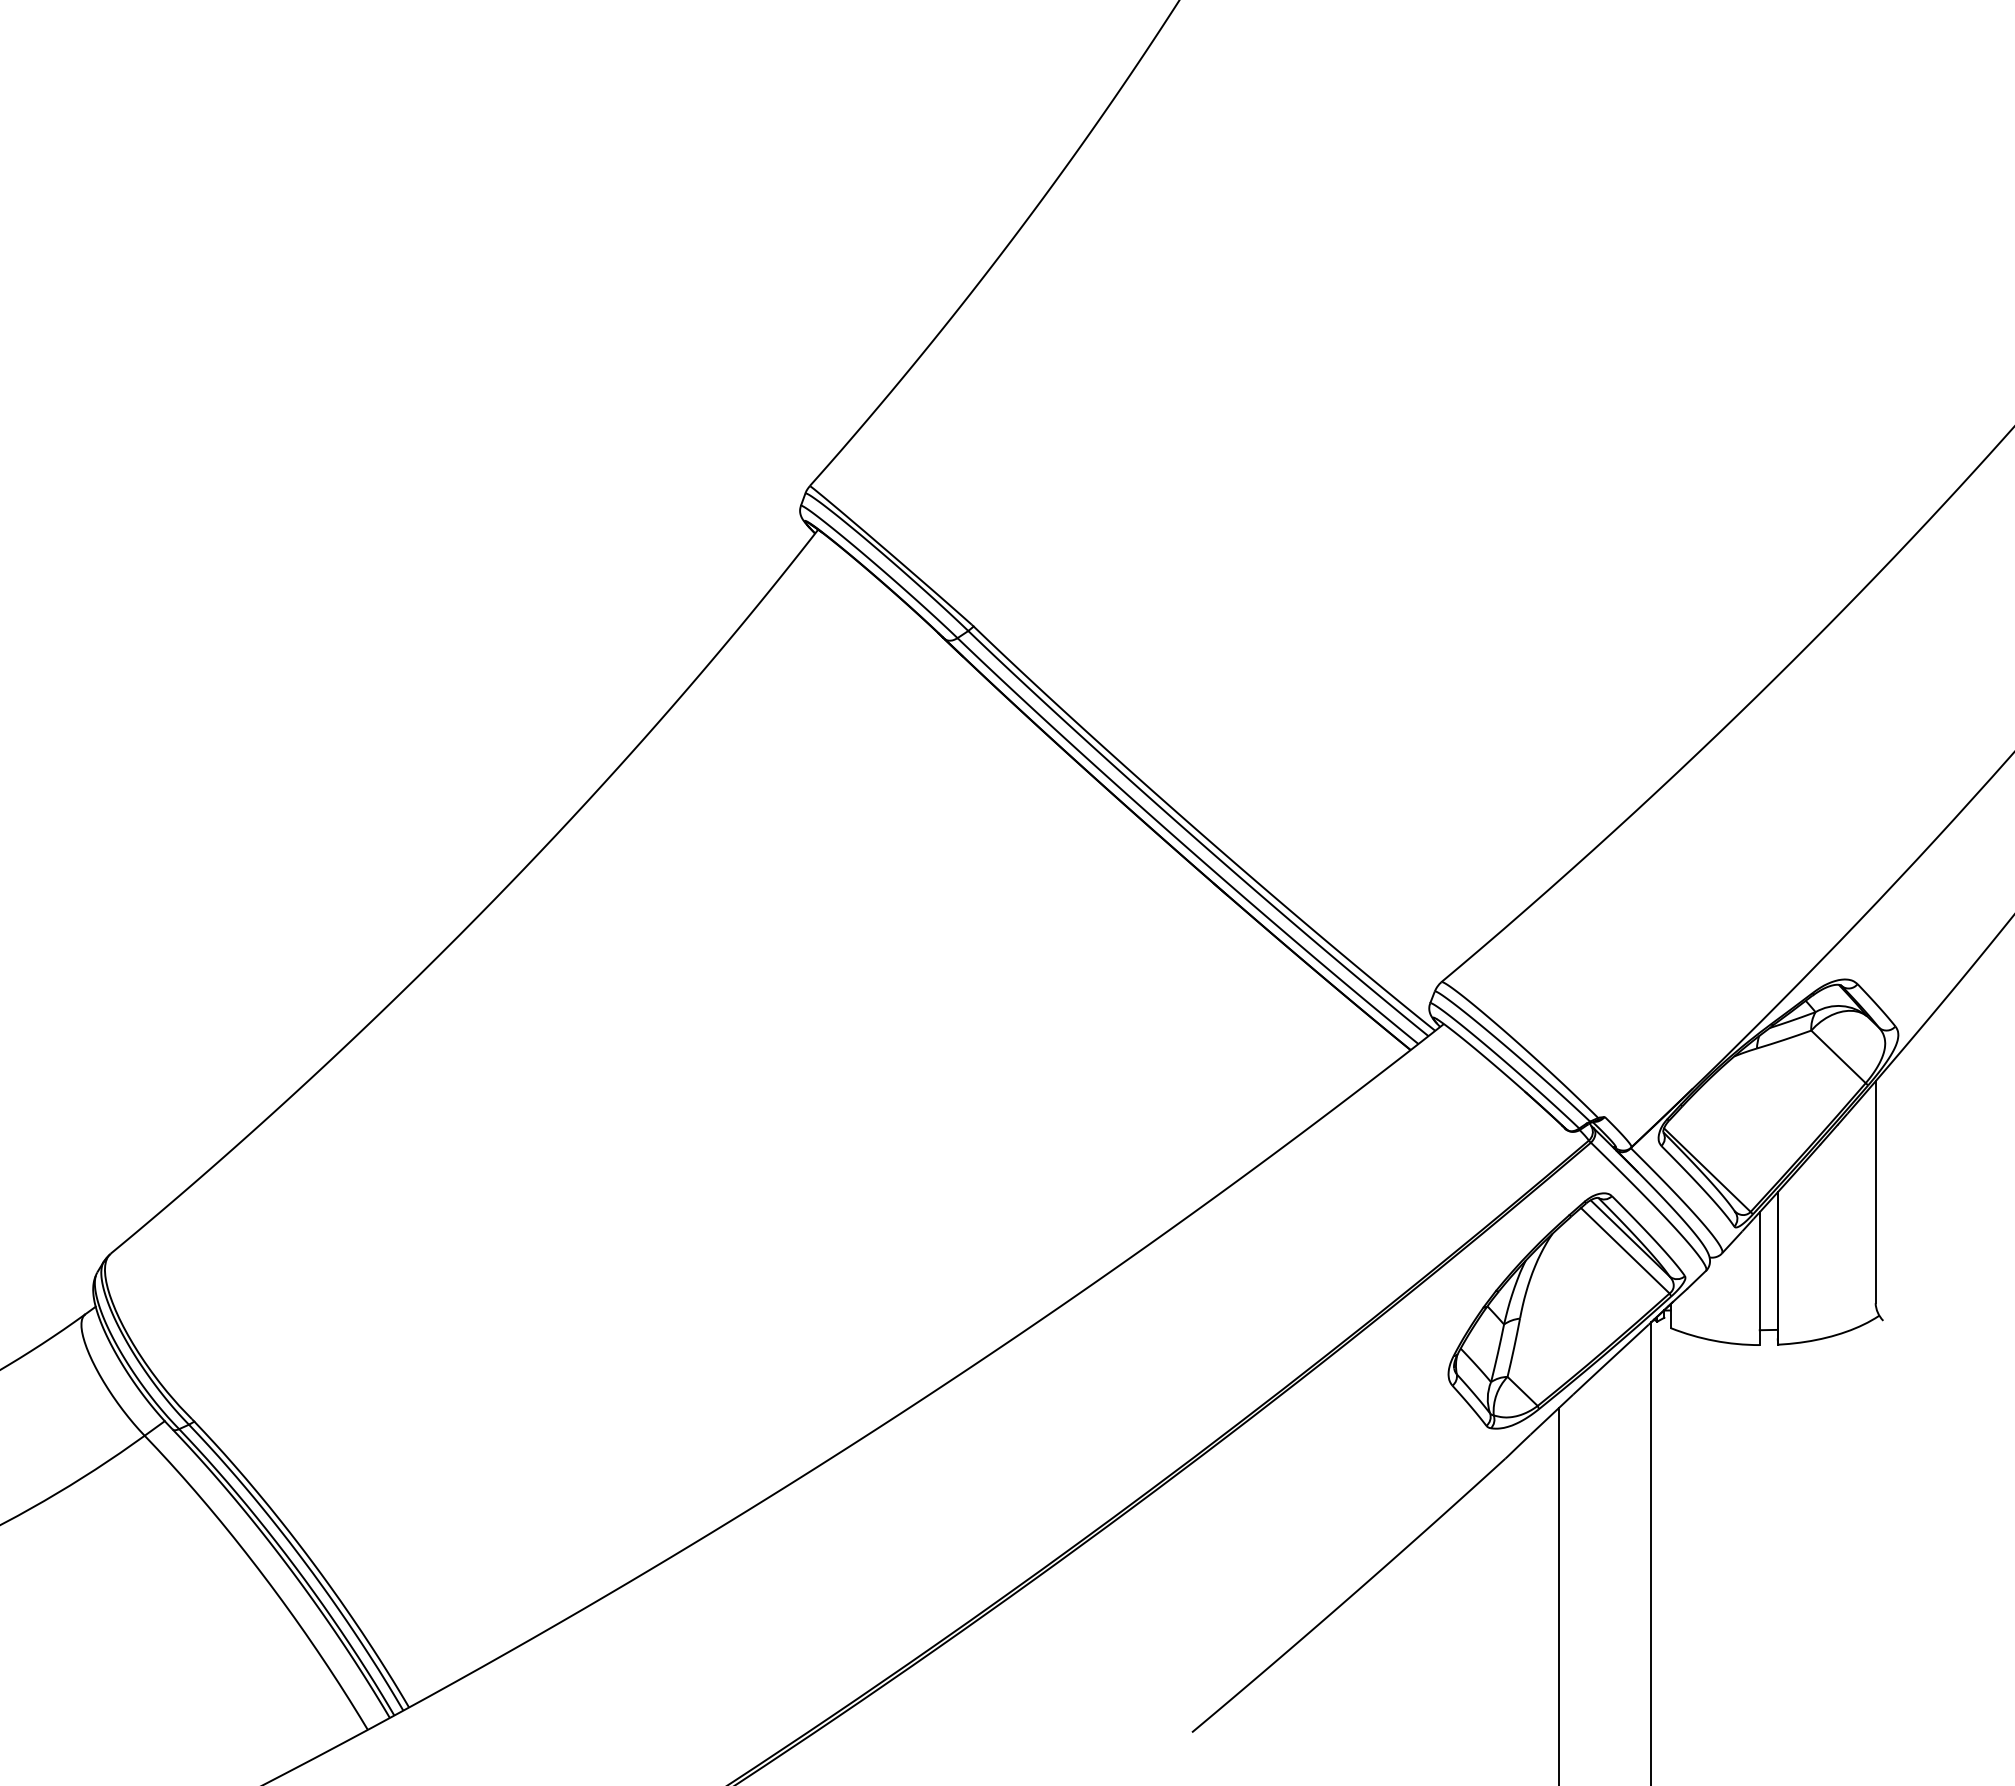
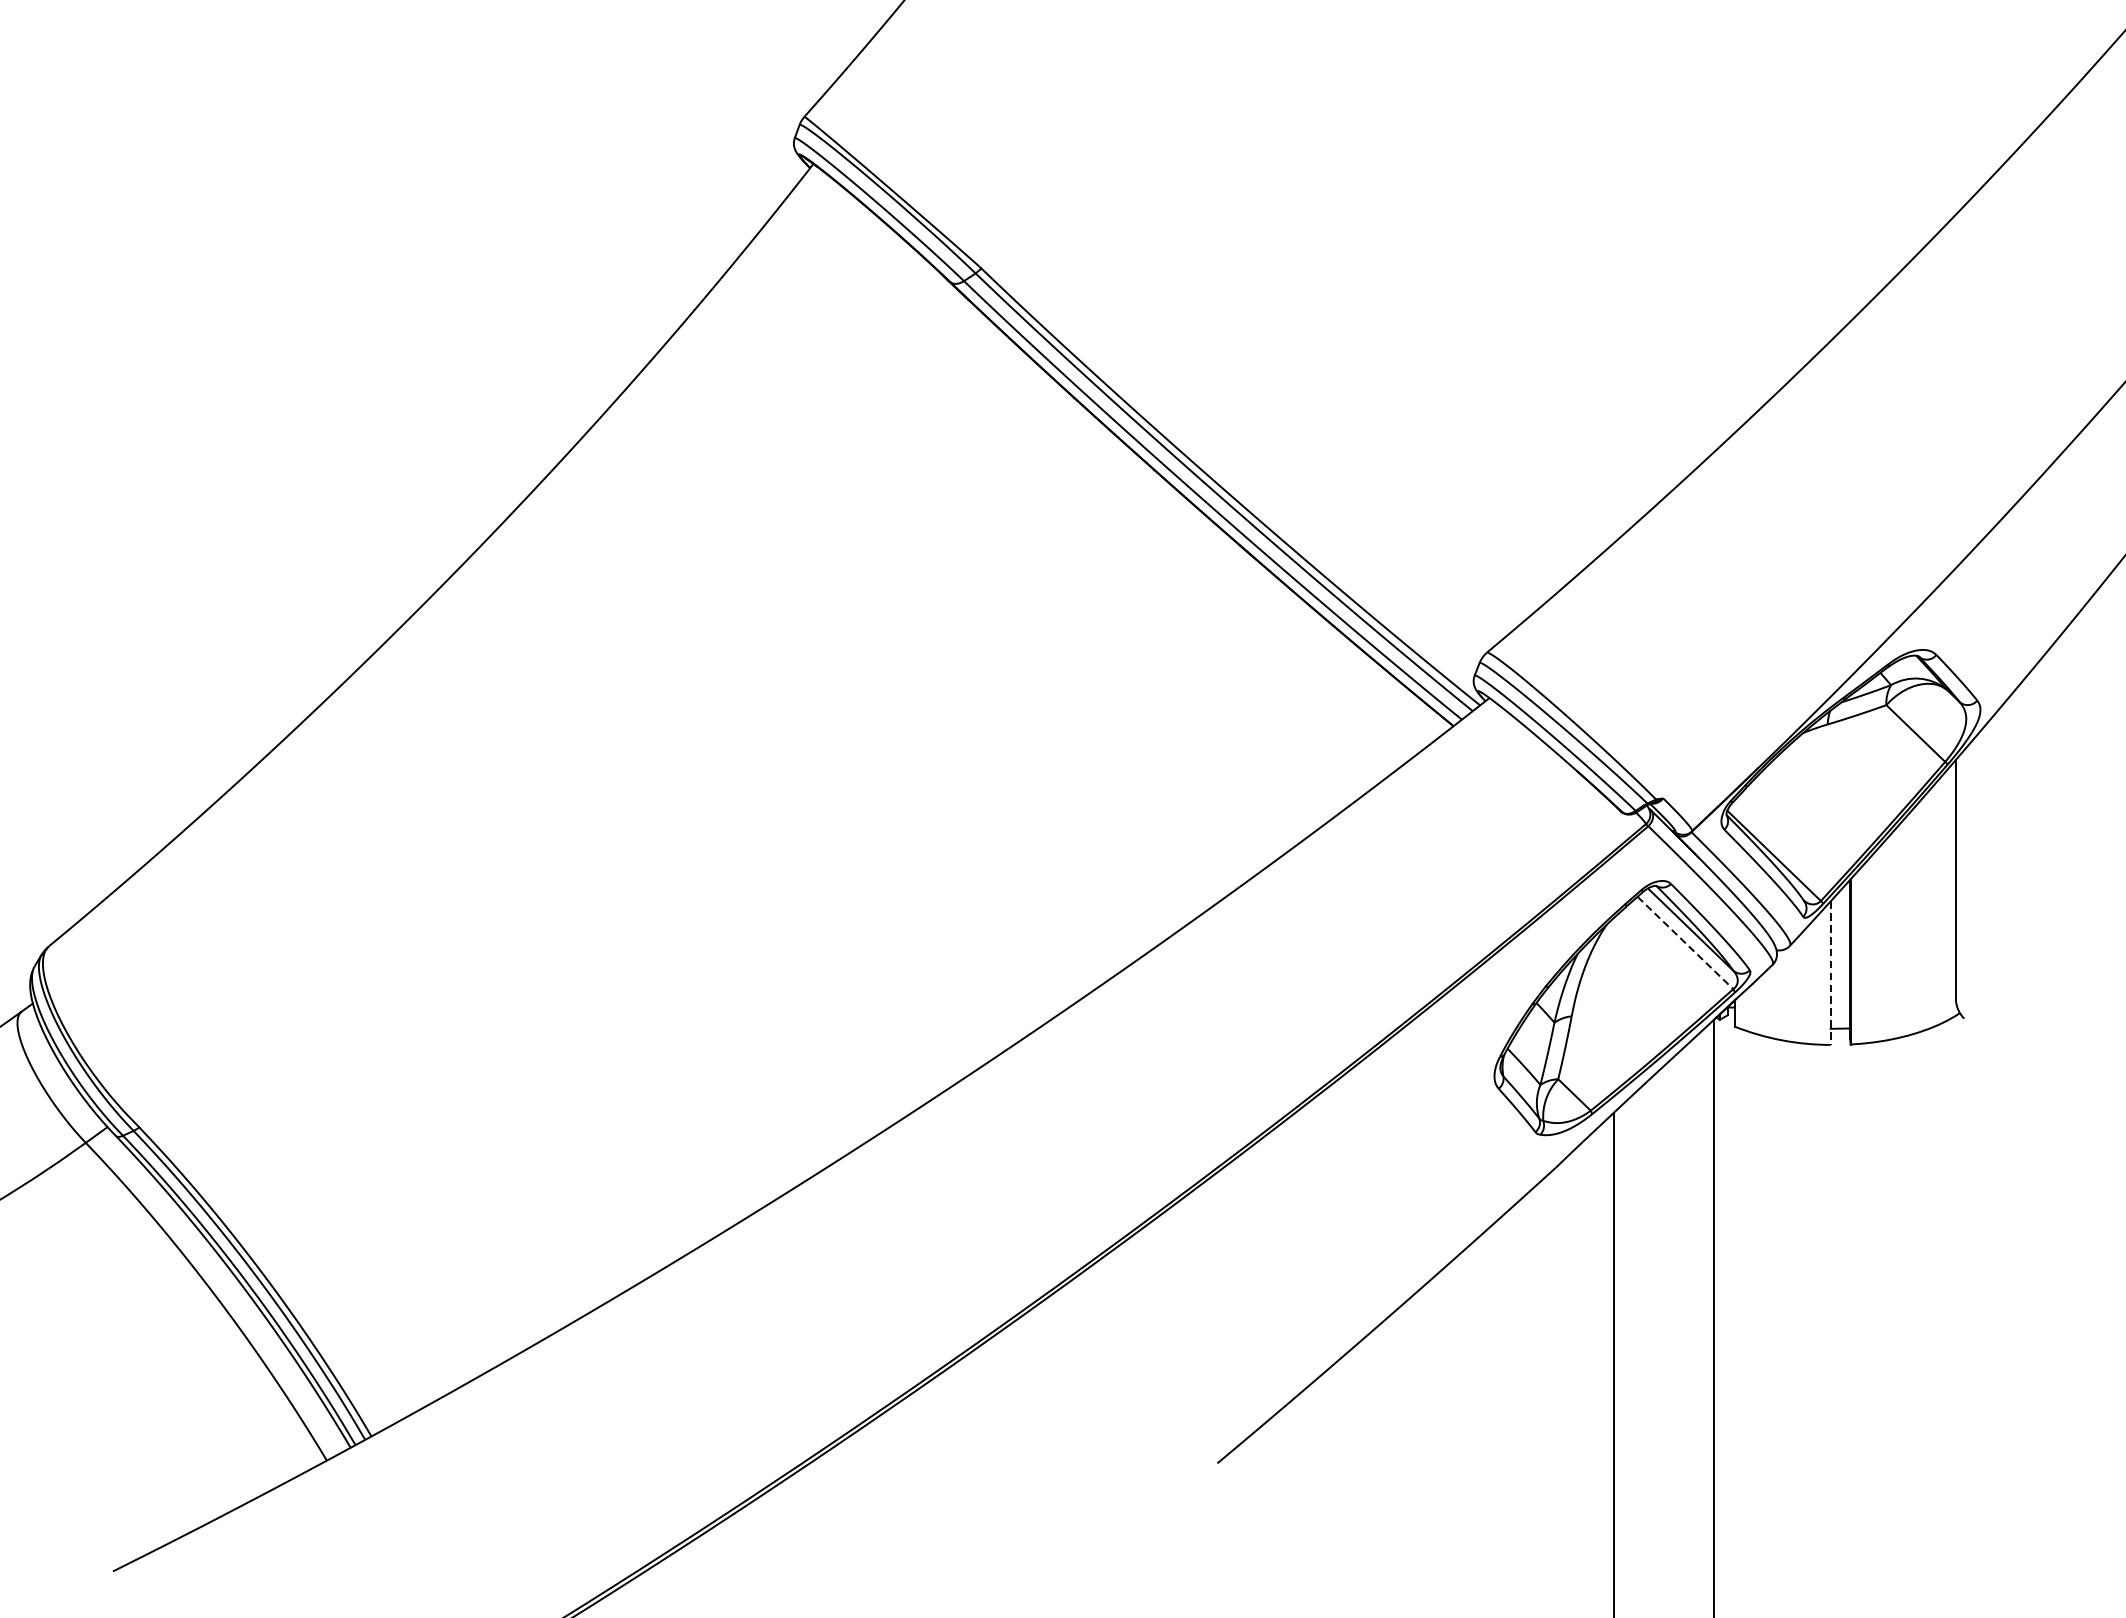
line: (1625, 1250) -> (1685, 942), solid -> dashed
line: (1759, 1279) -> (1830, 974), solid -> dashed

